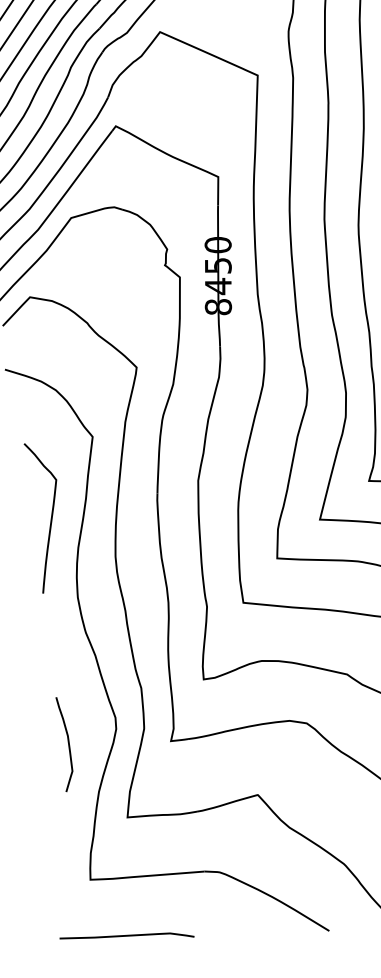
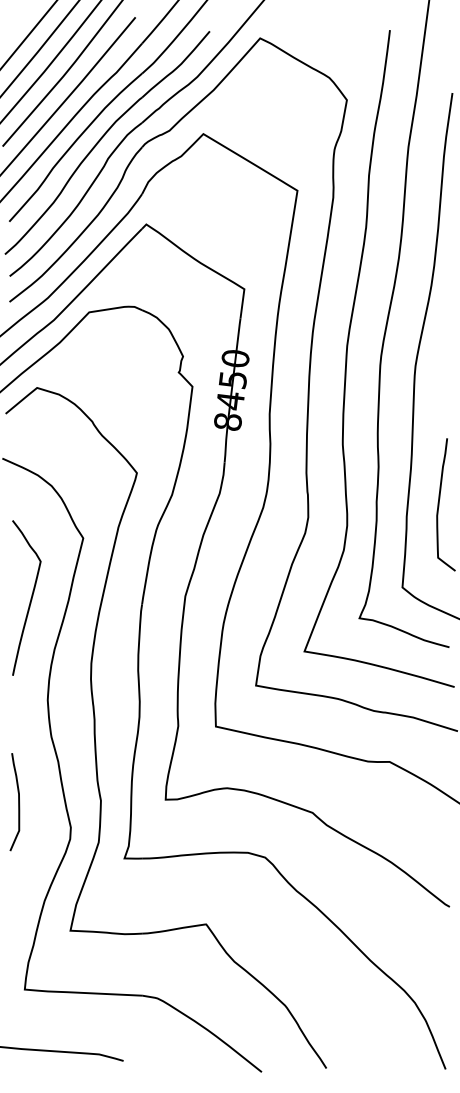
curve: (50, 516) -> (30, 598), moved
curve: (68, 744) -> (18, 802), moved

